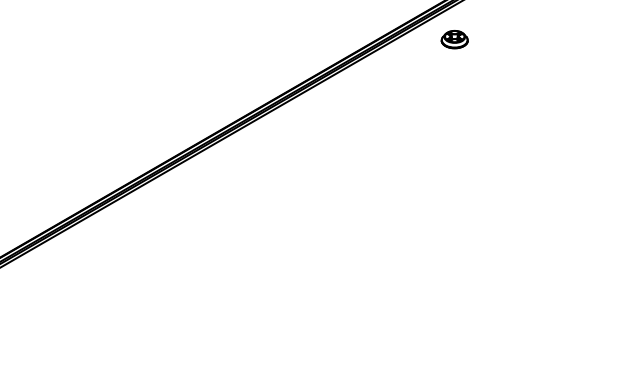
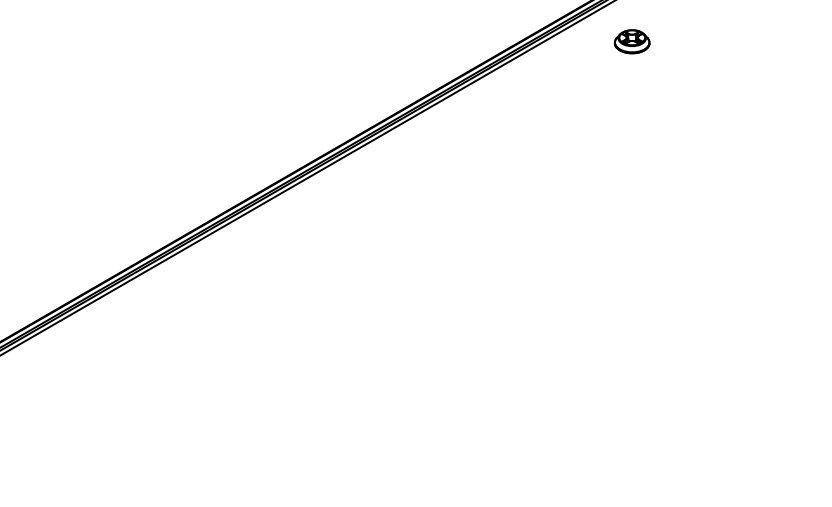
part: (454, 39) -> (631, 41), moved

